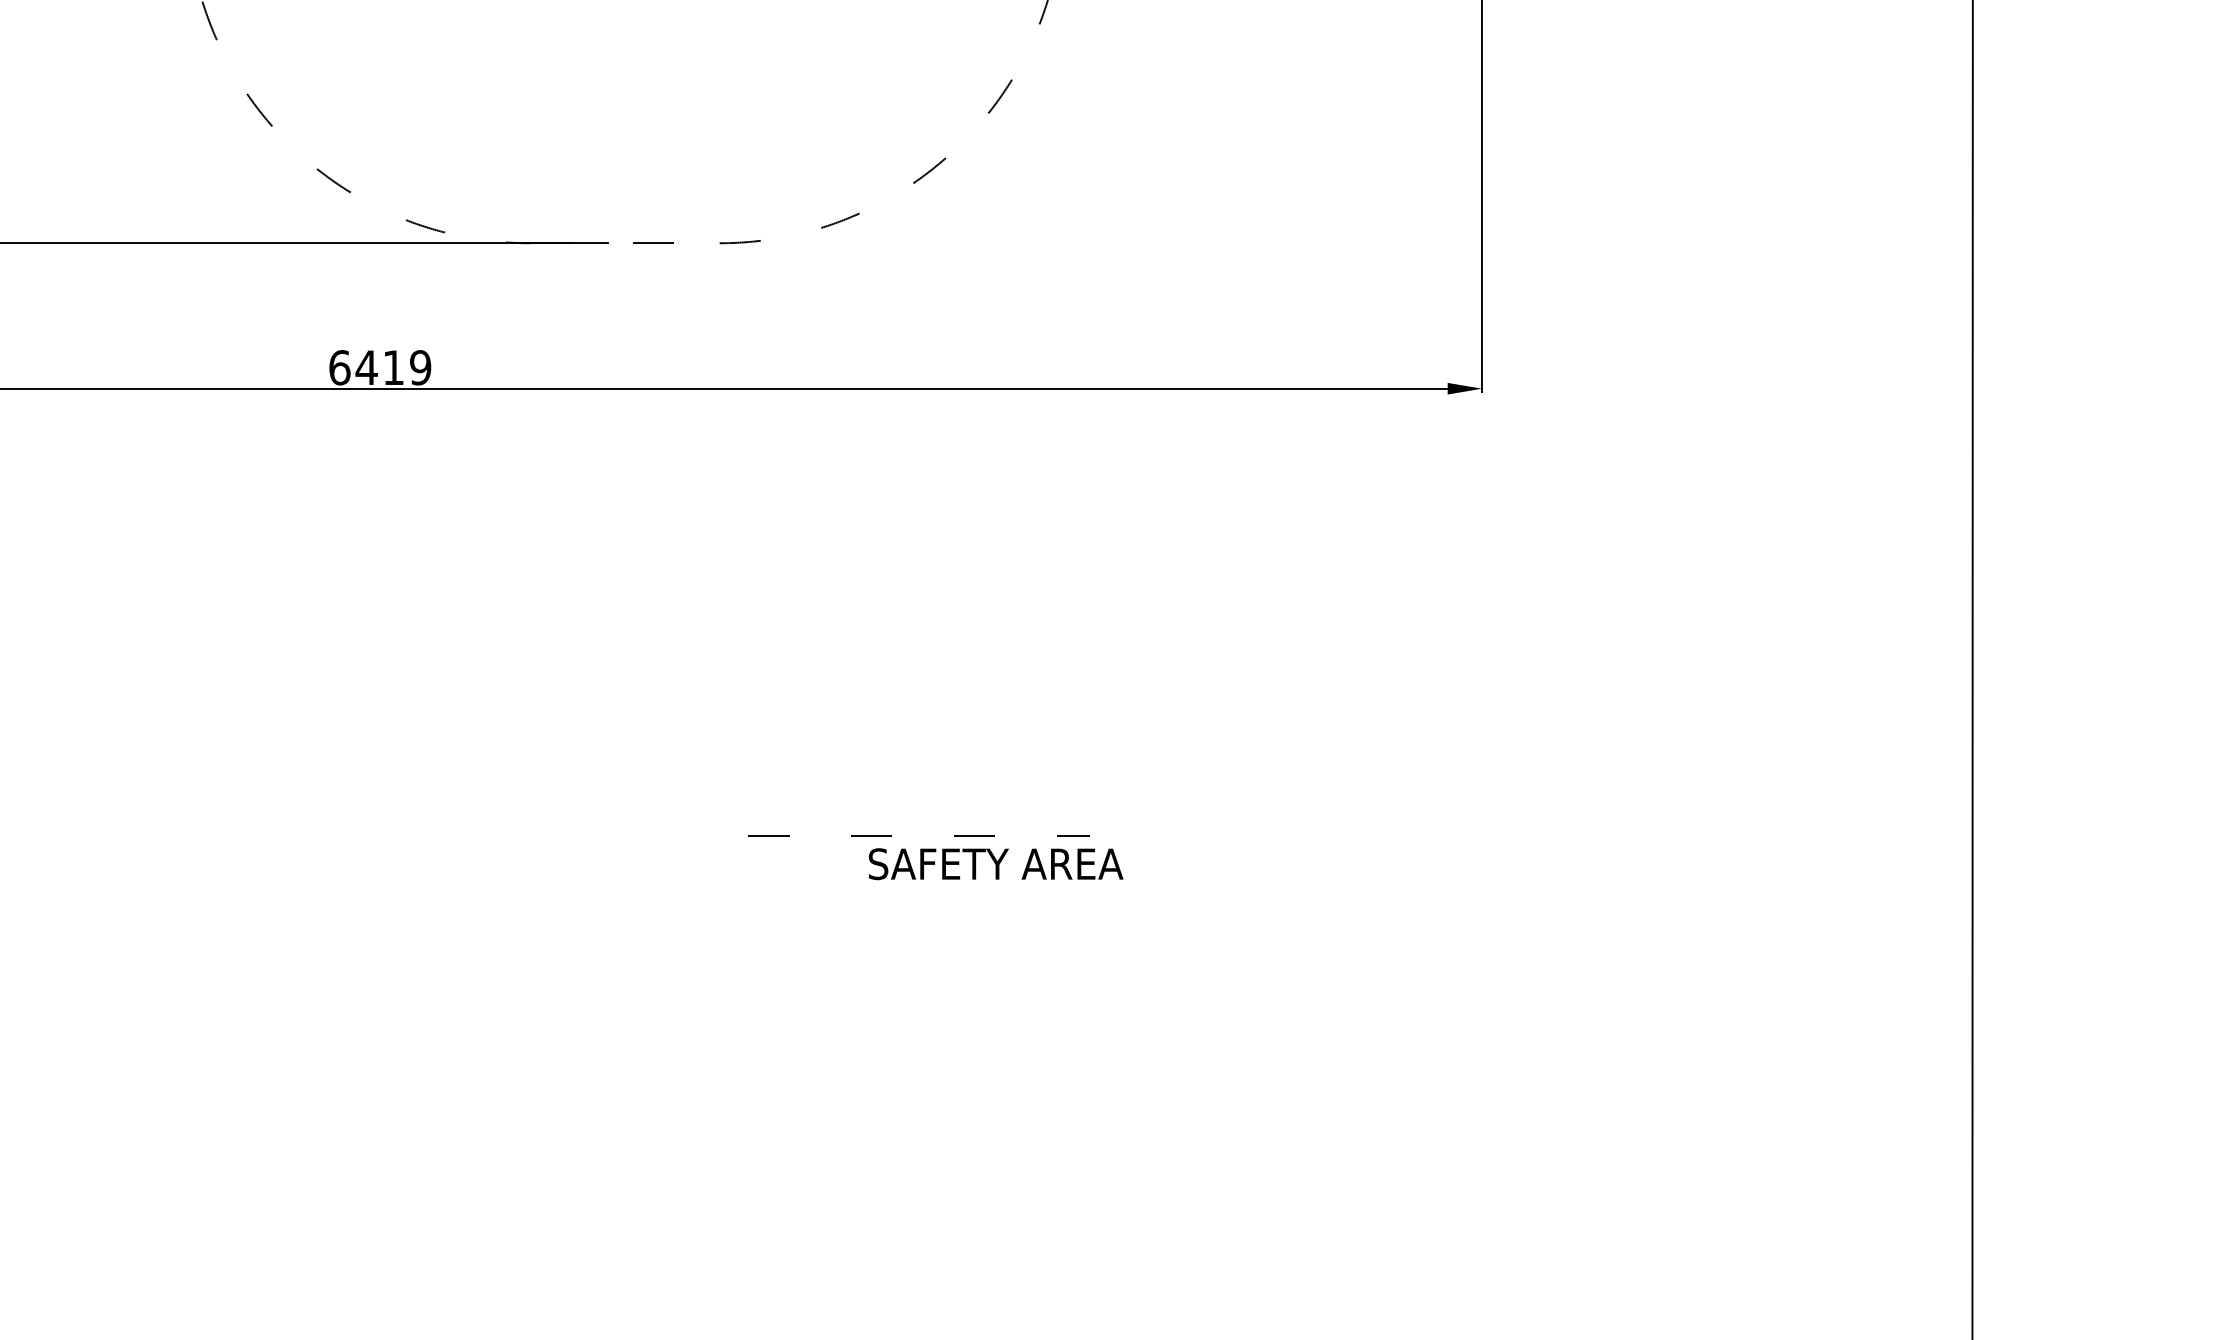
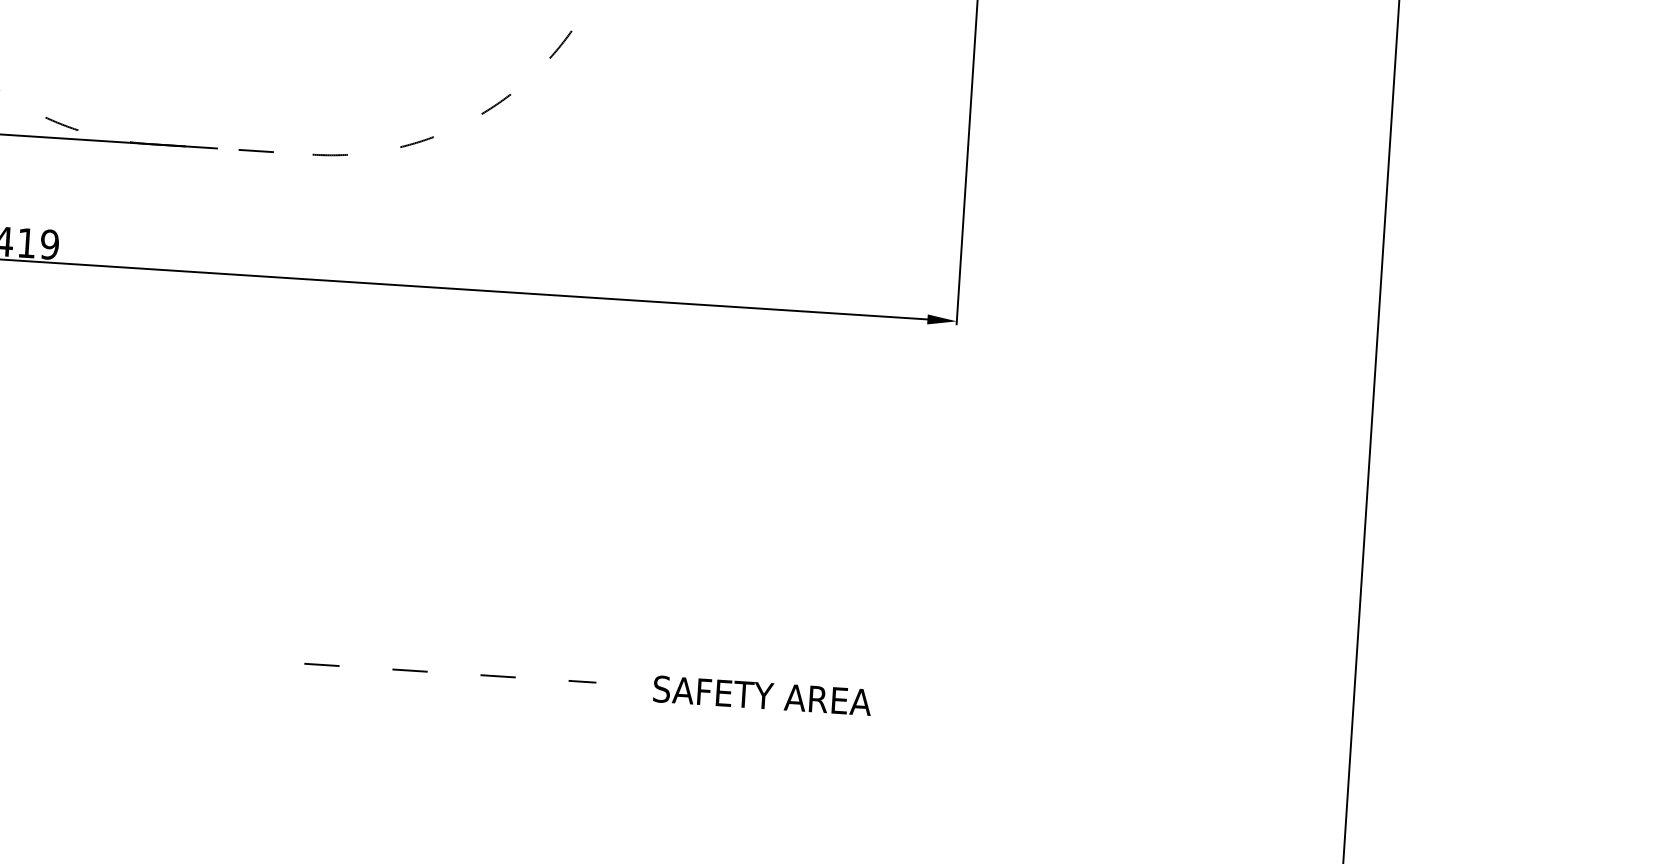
text: (995, 864) -> (762, 696), moved

